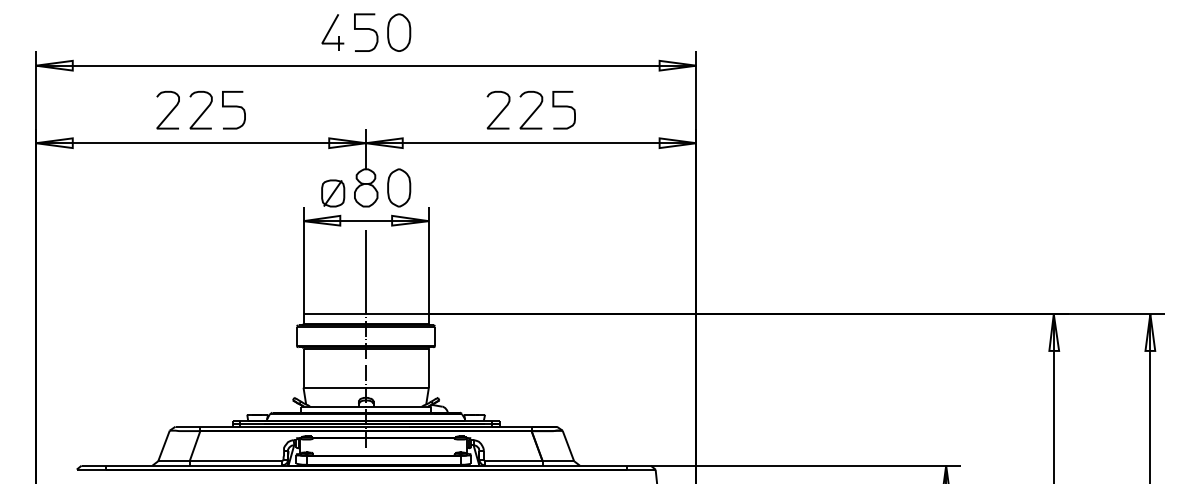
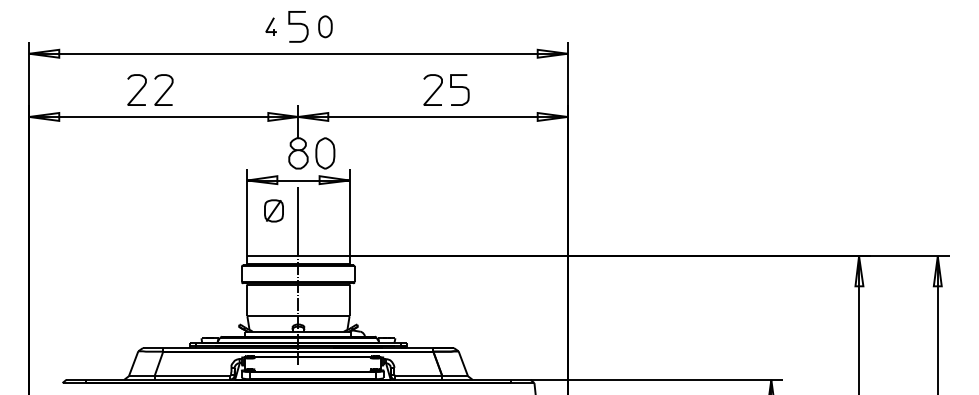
part: (332, 32) -> (270, 26), size x0.6
part: (399, 32) -> (325, 26), size x0.7
curve: (233, 107) -> (190, 87), removed
curve: (500, 111) -> (407, 91), removed
part: (333, 193) -> (274, 210), moved

